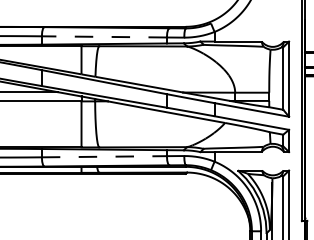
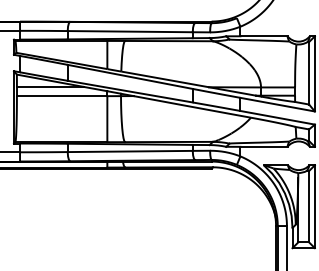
line: (104, 36) -> (130, 31), dashed -> solid
line: (104, 156) -> (130, 151), dashed -> solid

